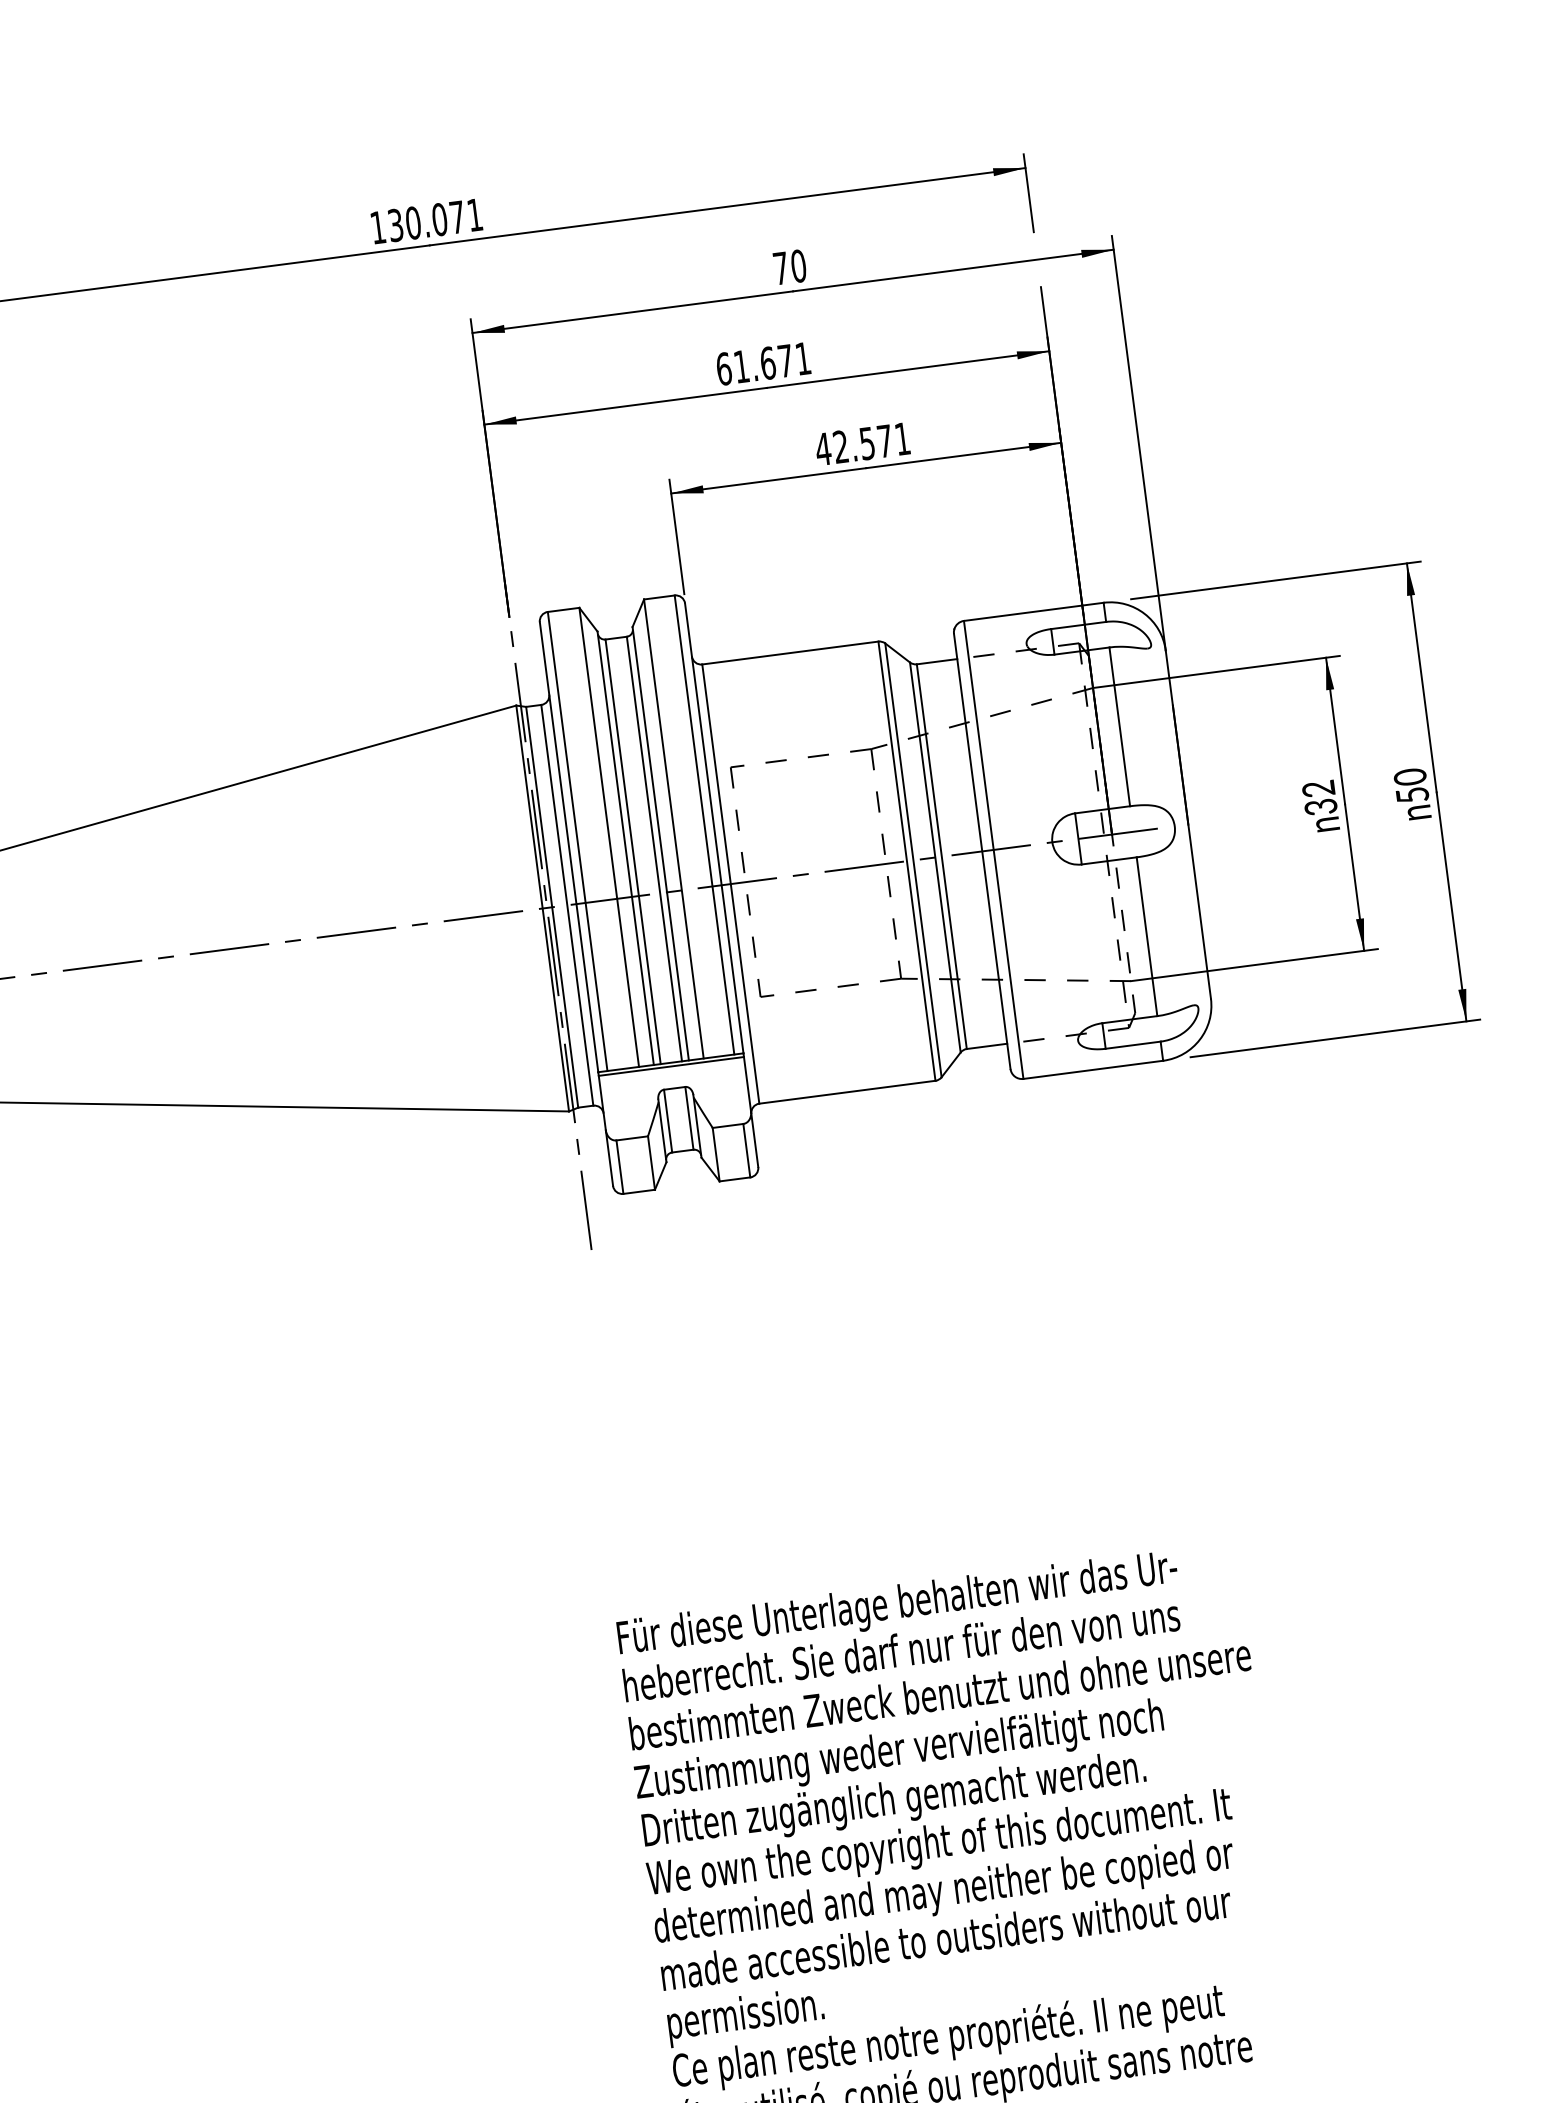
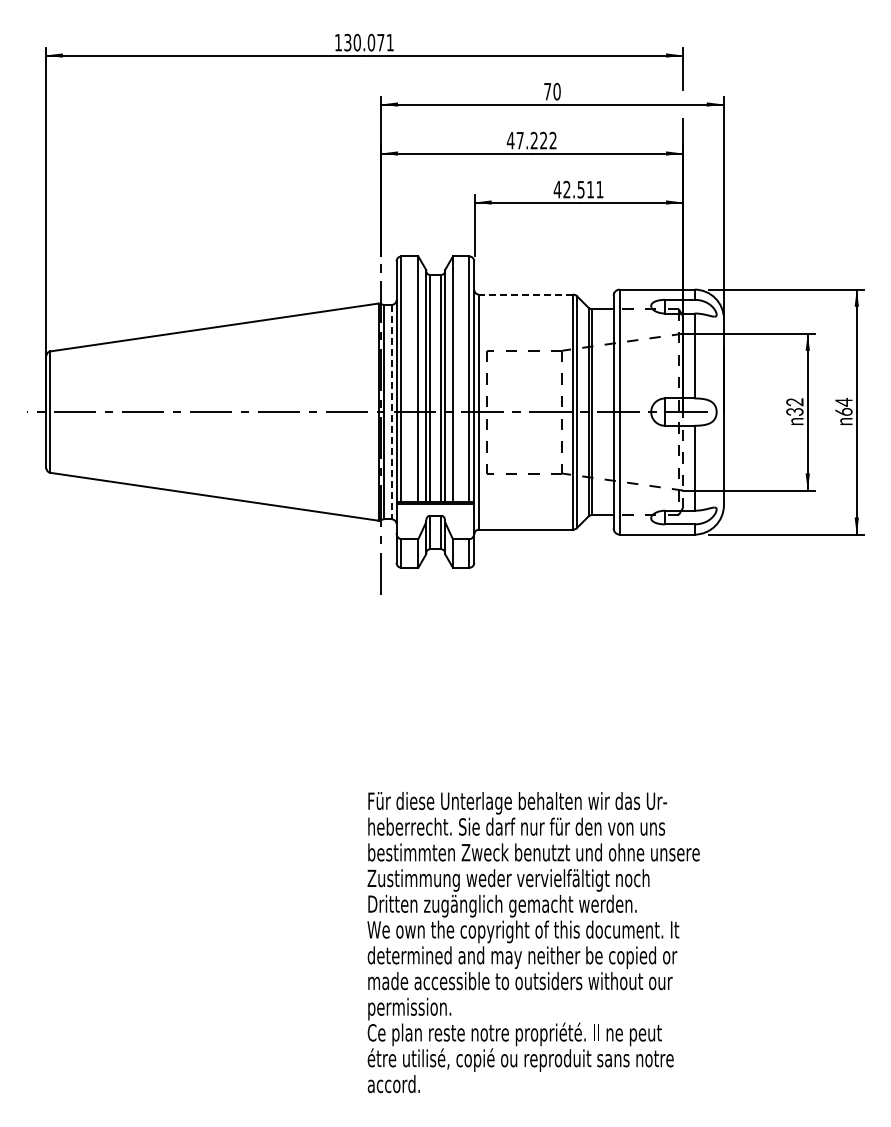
text: (762, 363) -> (531, 140), 61.671 -> 47.222
text: (884, 440) -> (590, 189), 42.571 -> 42.511
line: (788, 652) -> (525, 294), solid -> dashed
text: (1410, 785) -> (843, 406), 50 -> 64
line: (567, 906) -> (391, 412), solid -> dashed

